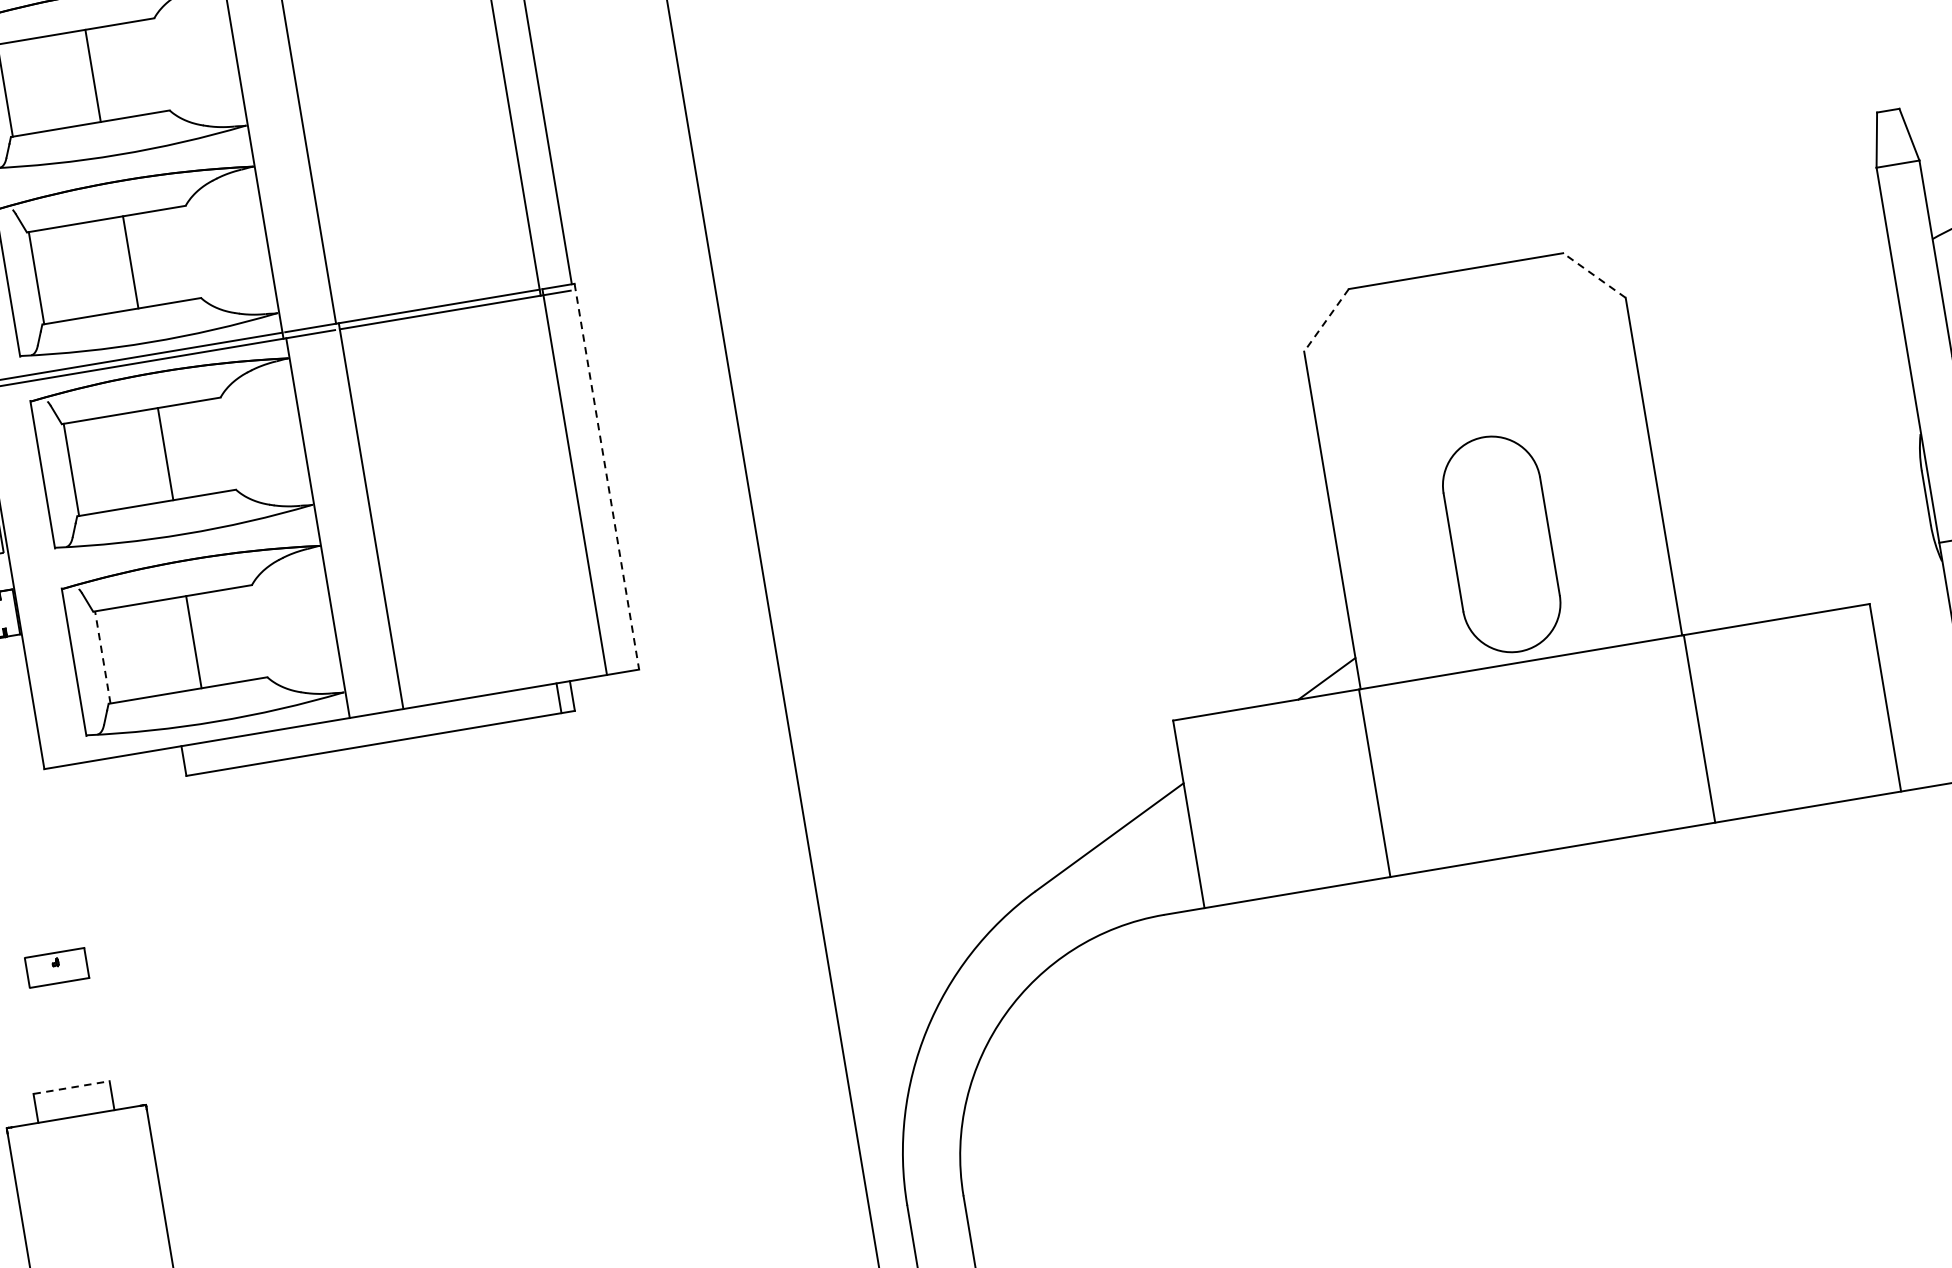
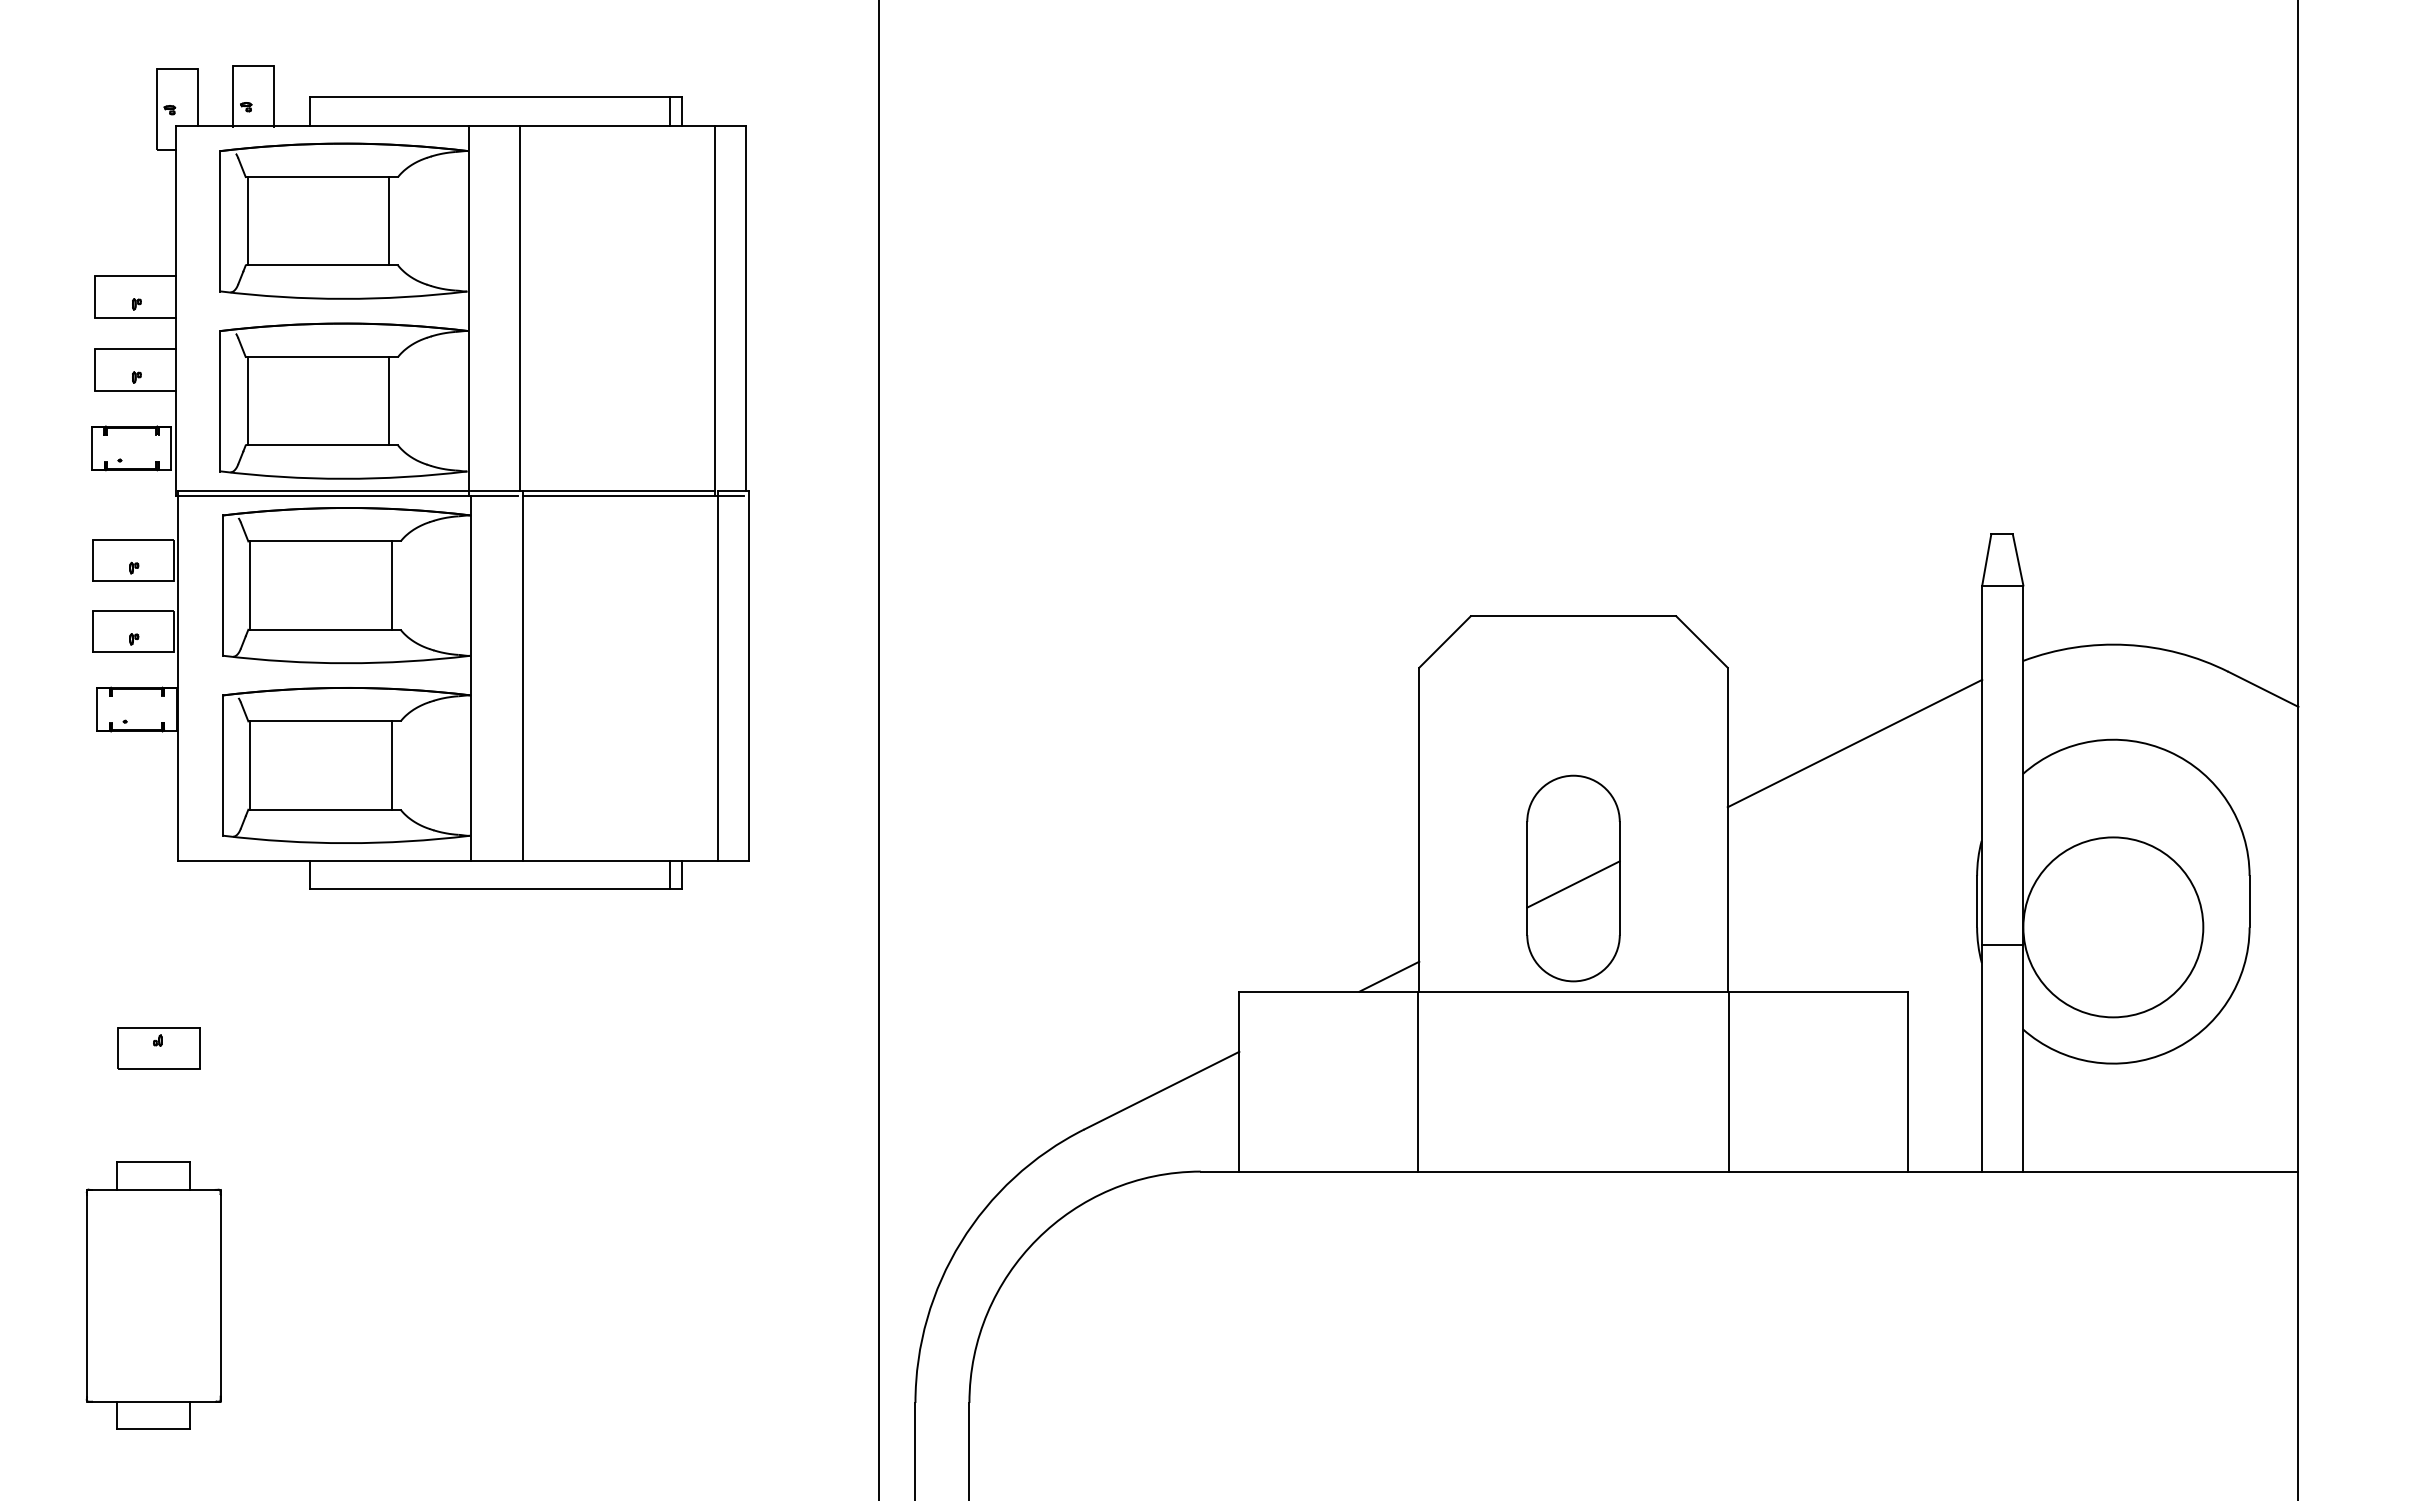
line: (92, 76) -> (388, 221), moved
line: (130, 261) -> (388, 400), moved
line: (1593, 275) -> (1701, 641), dashed -> solid
line: (1326, 320) -> (1444, 642), dashed -> solid
line: (1770, 354) -> (1854, 743), added
line: (165, 454) -> (391, 585), moved
line: (606, 477) -> (748, 676), dashed -> solid
line: (1502, 550) -> (1573, 884), added
line: (193, 642) -> (391, 765), moved
line: (103, 657) -> (250, 765), dashed -> solid
part: (56, 968) -> (158, 1048), size x1.43
line: (71, 1088) -> (153, 1162), dashed -> solid

